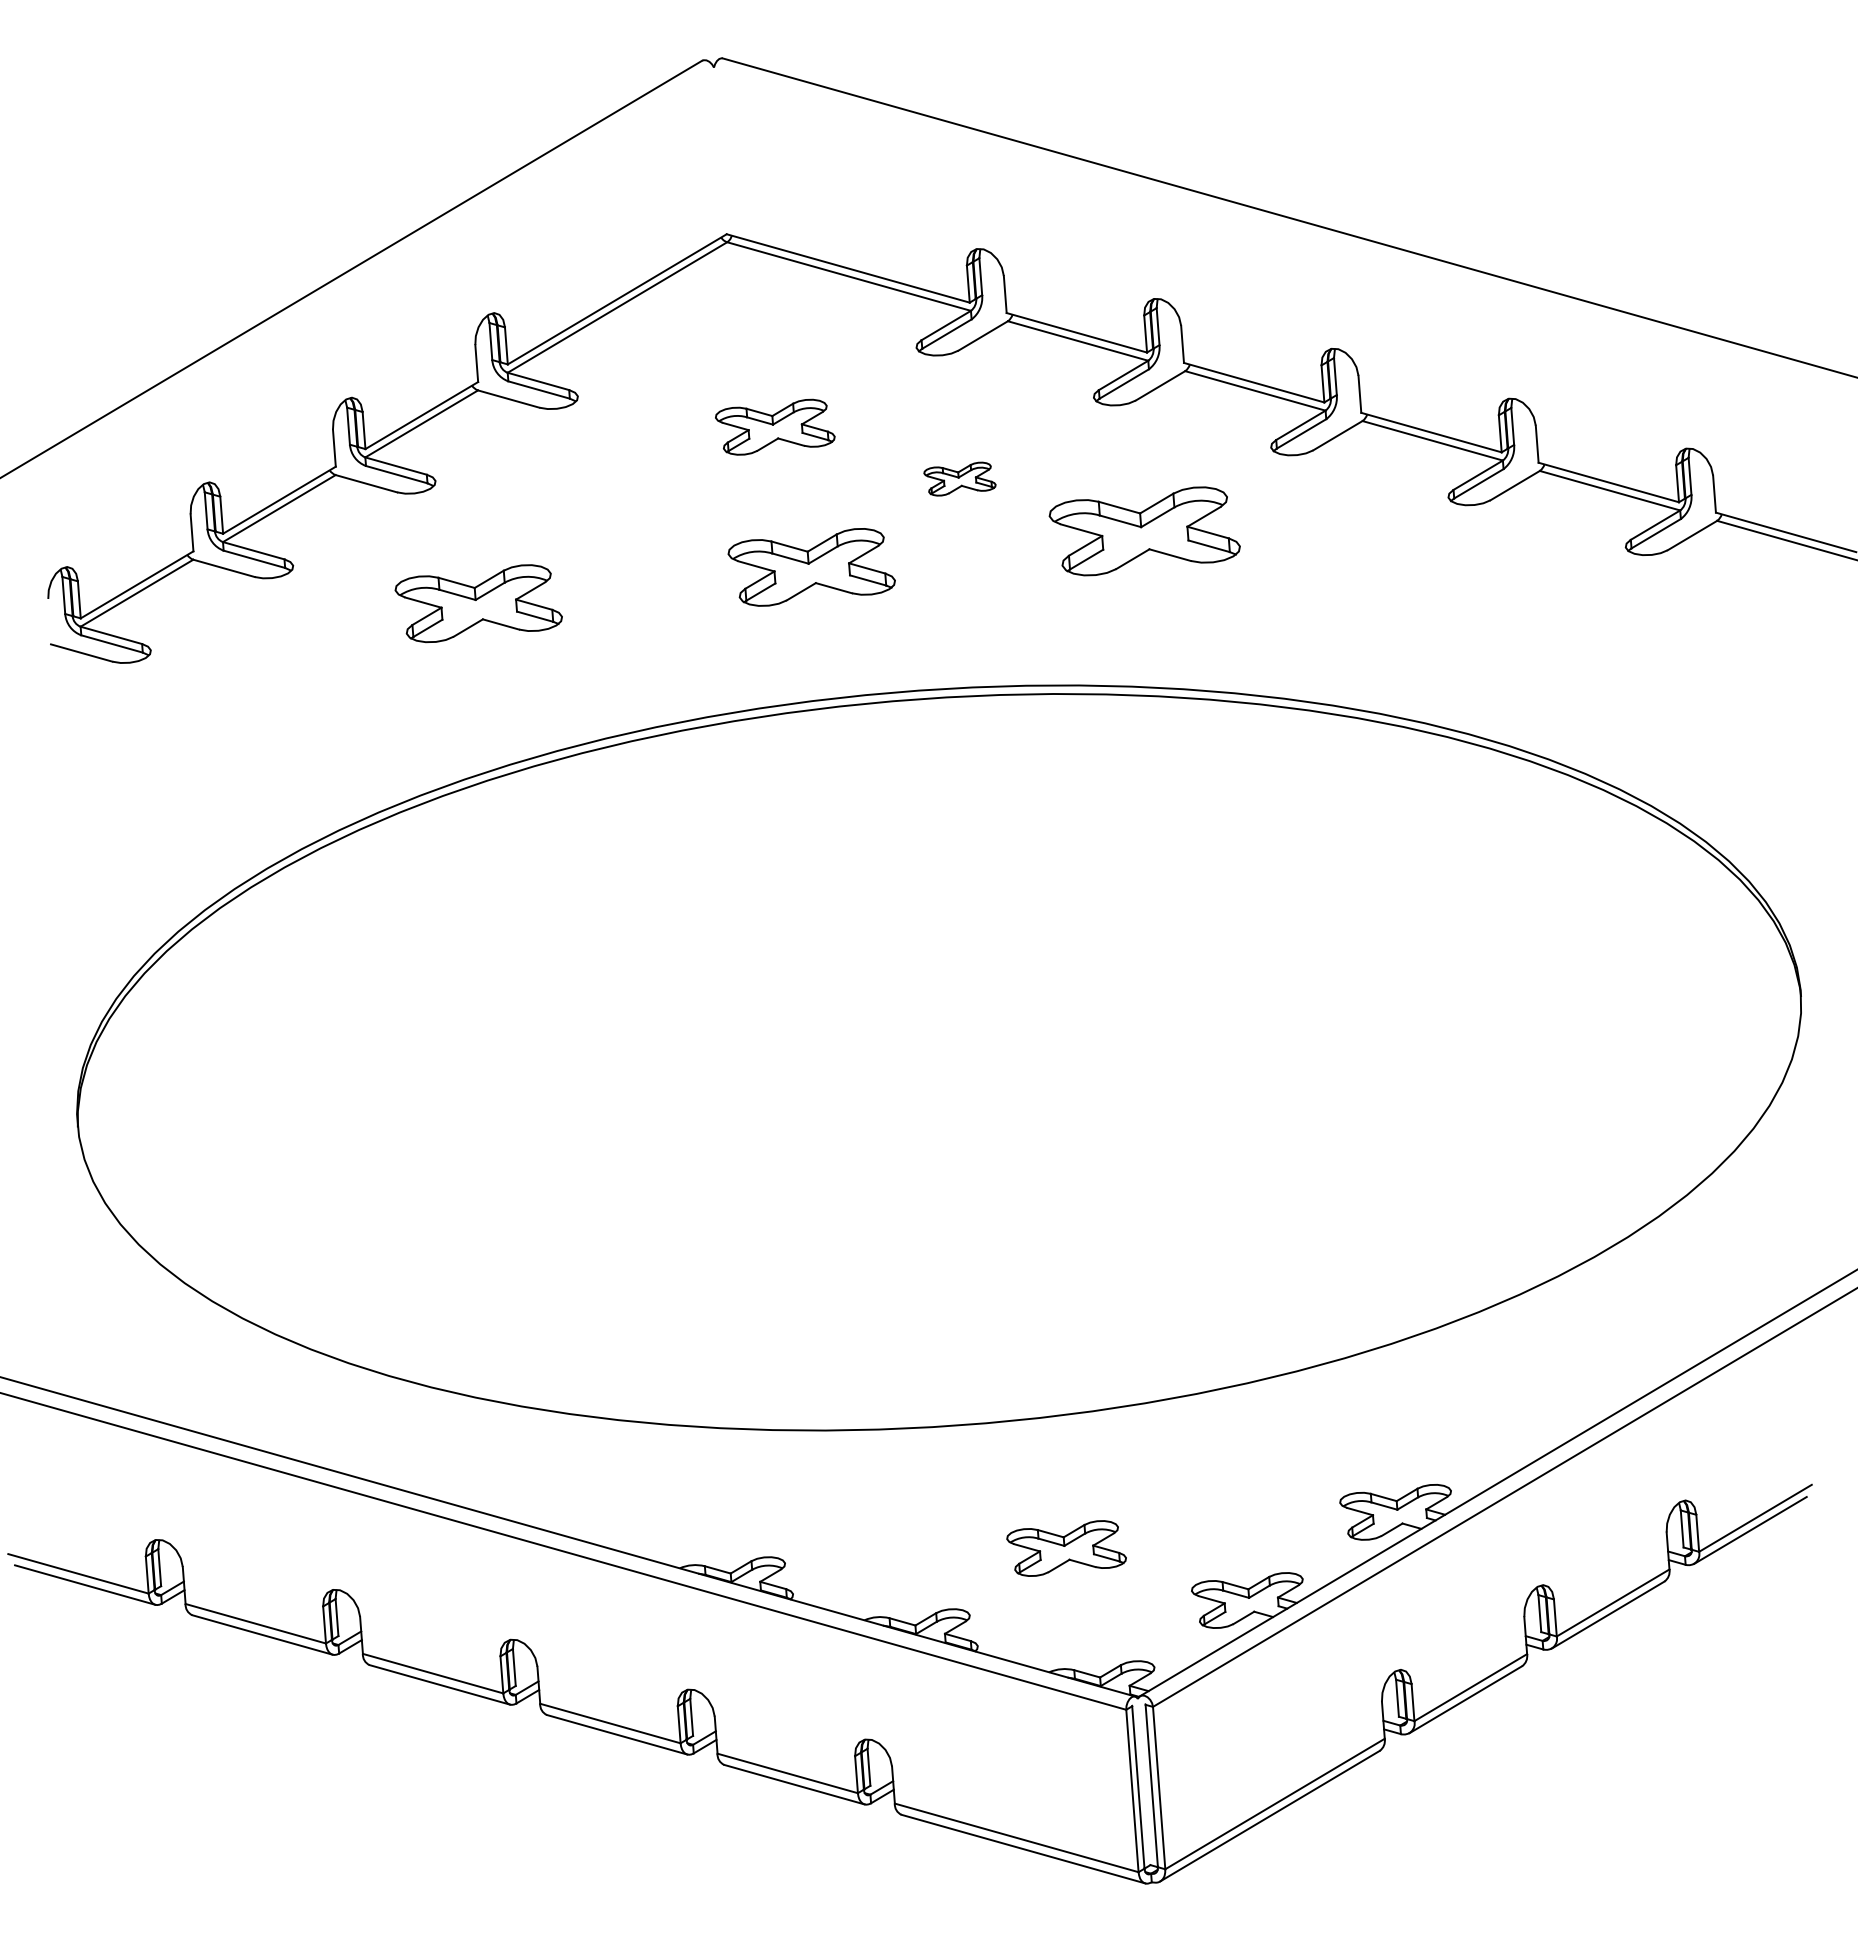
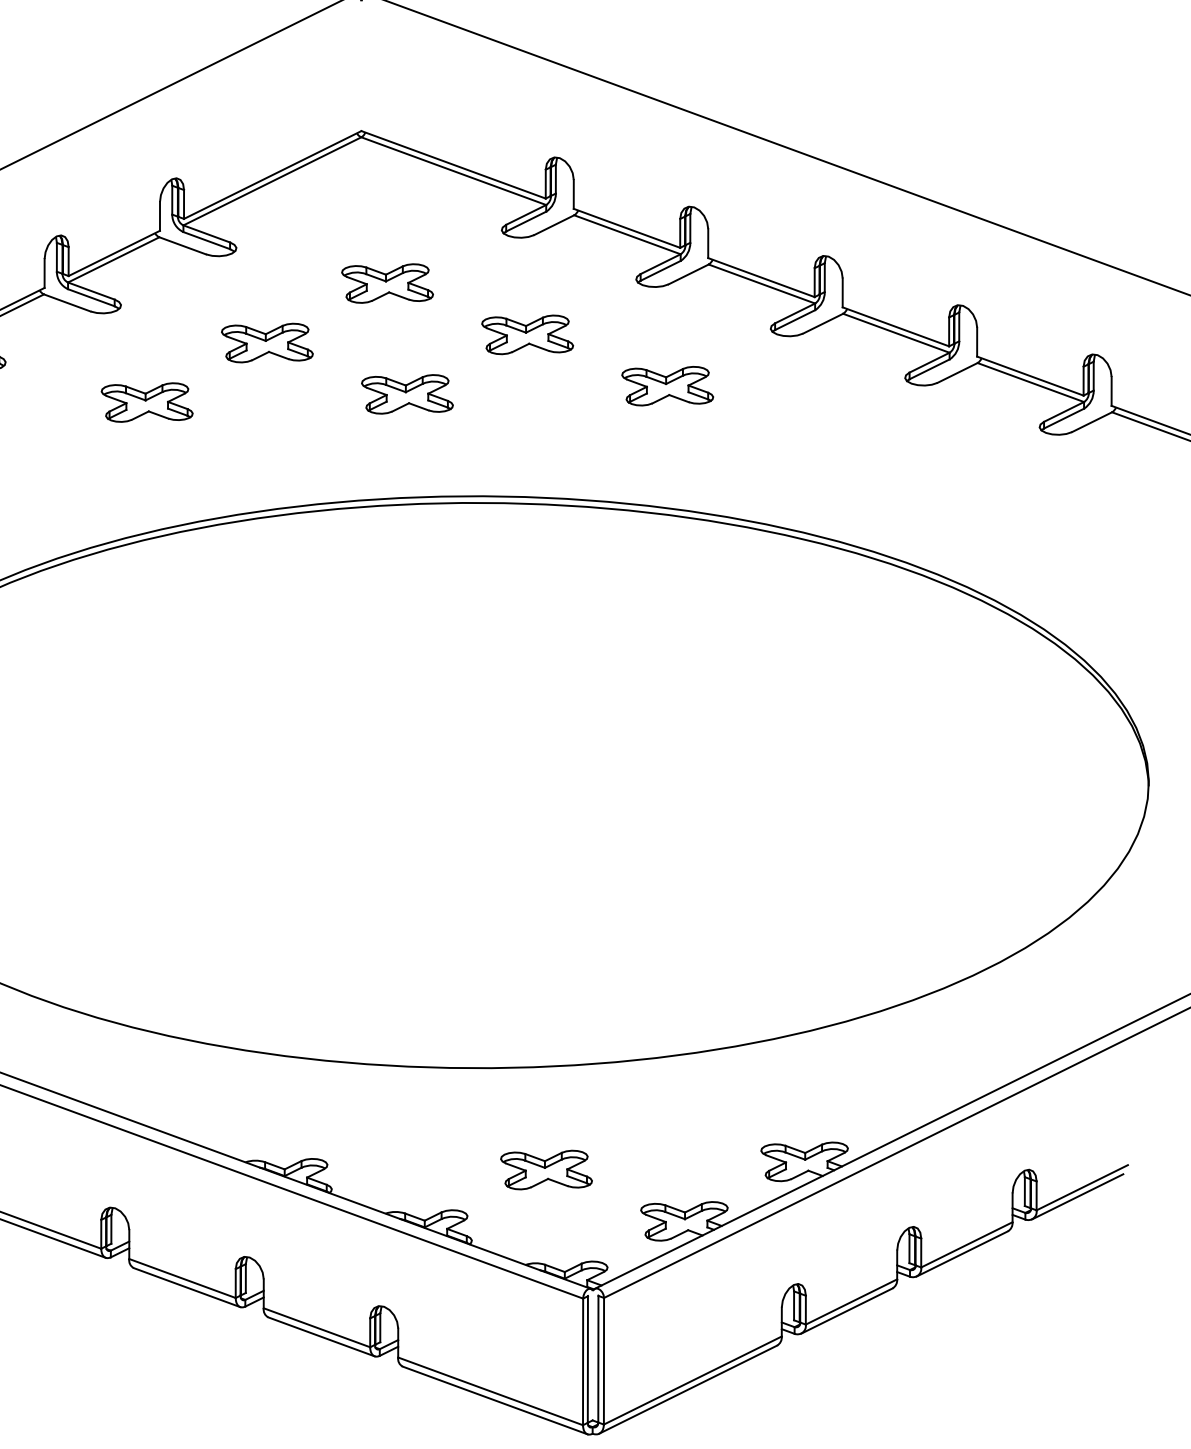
part: (959, 478) -> (527, 334), size x1.67
part: (626, 515) -> (267, 343), added
part: (1144, 530) -> (667, 385), size x0.62
part: (811, 567) -> (407, 394), size x0.71
part: (478, 603) -> (147, 402), size x0.71

